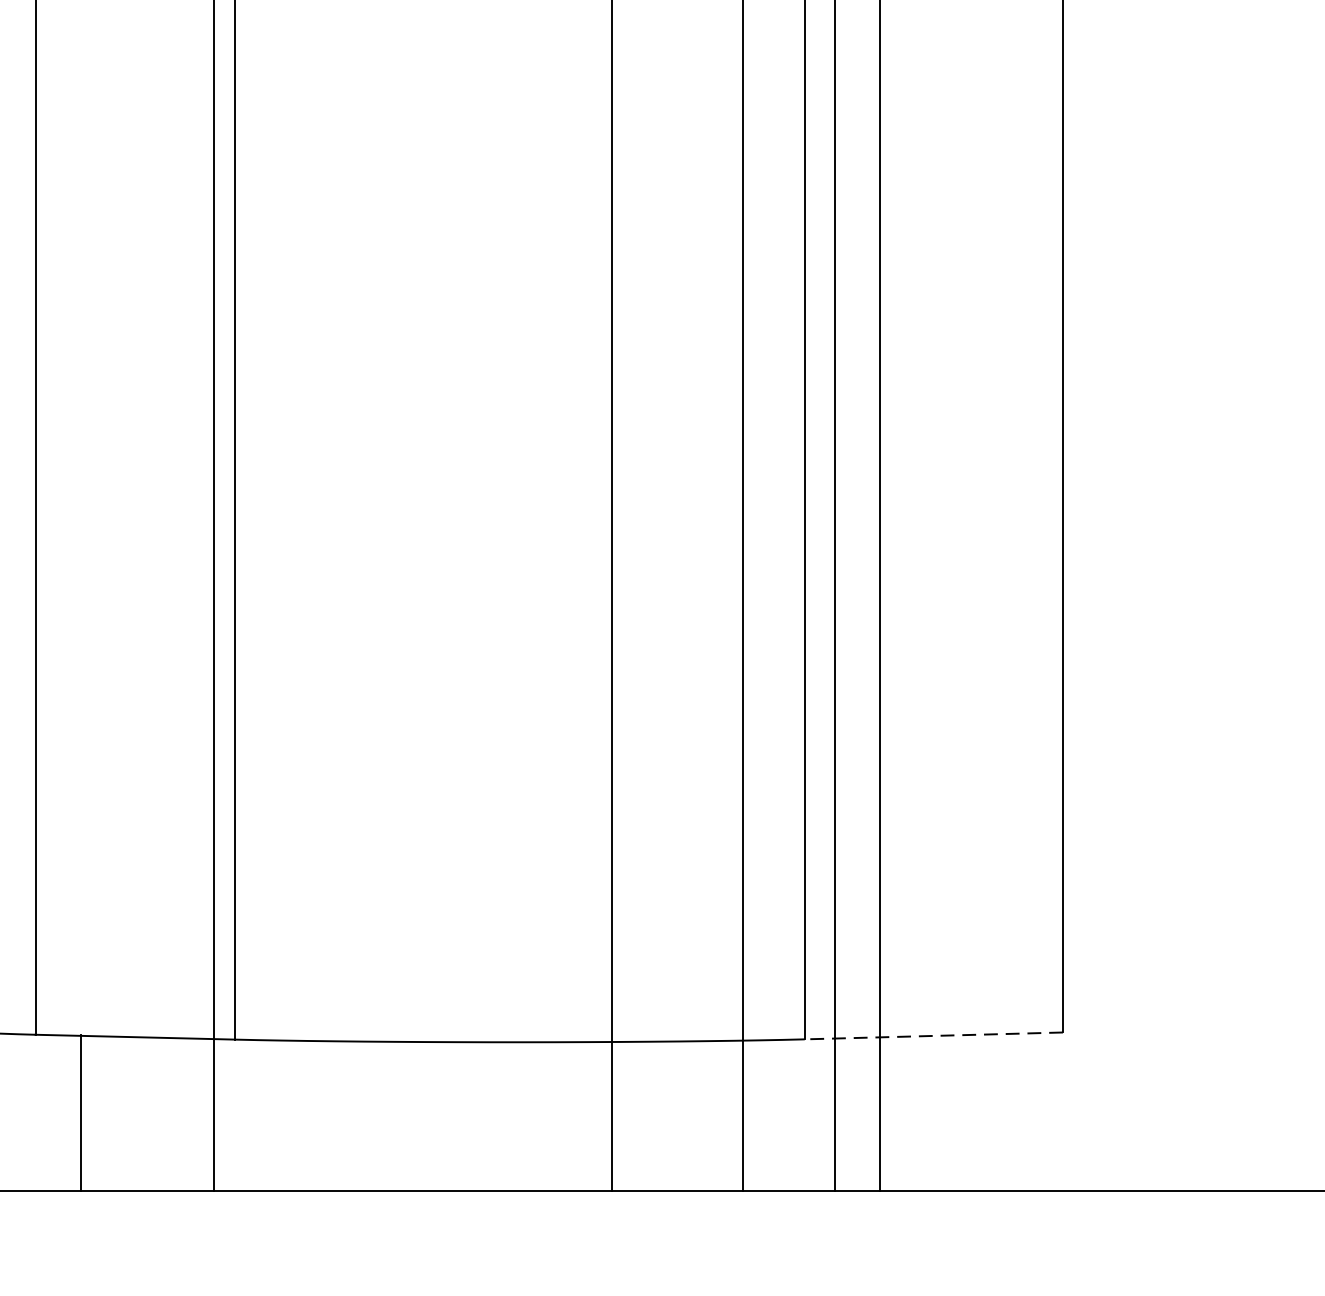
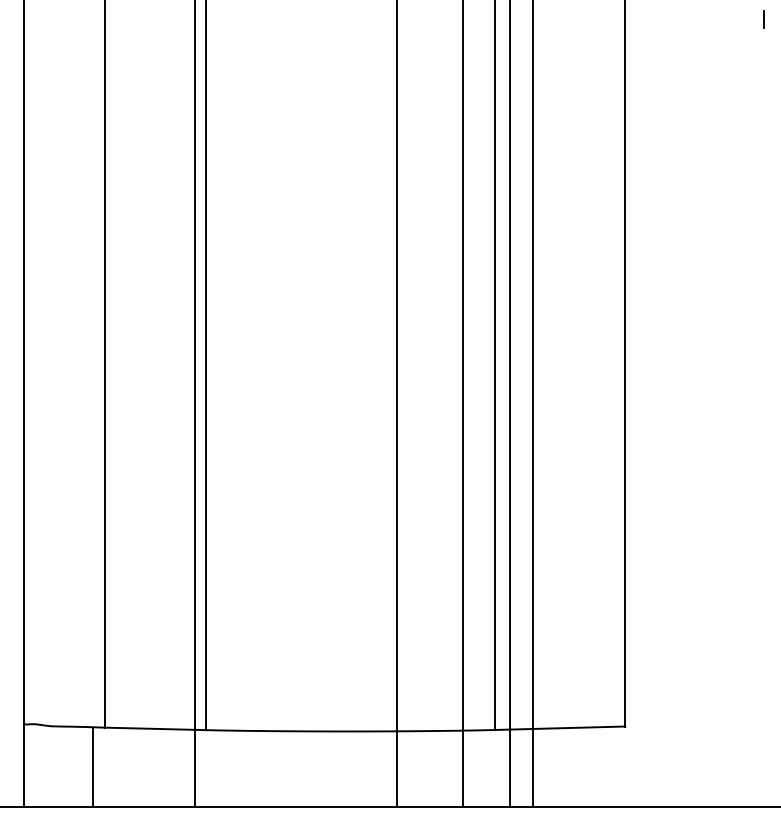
line: (933, 1036) -> (559, 728), dashed -> solid
line: (81, 1113) -> (93, 767), moved

